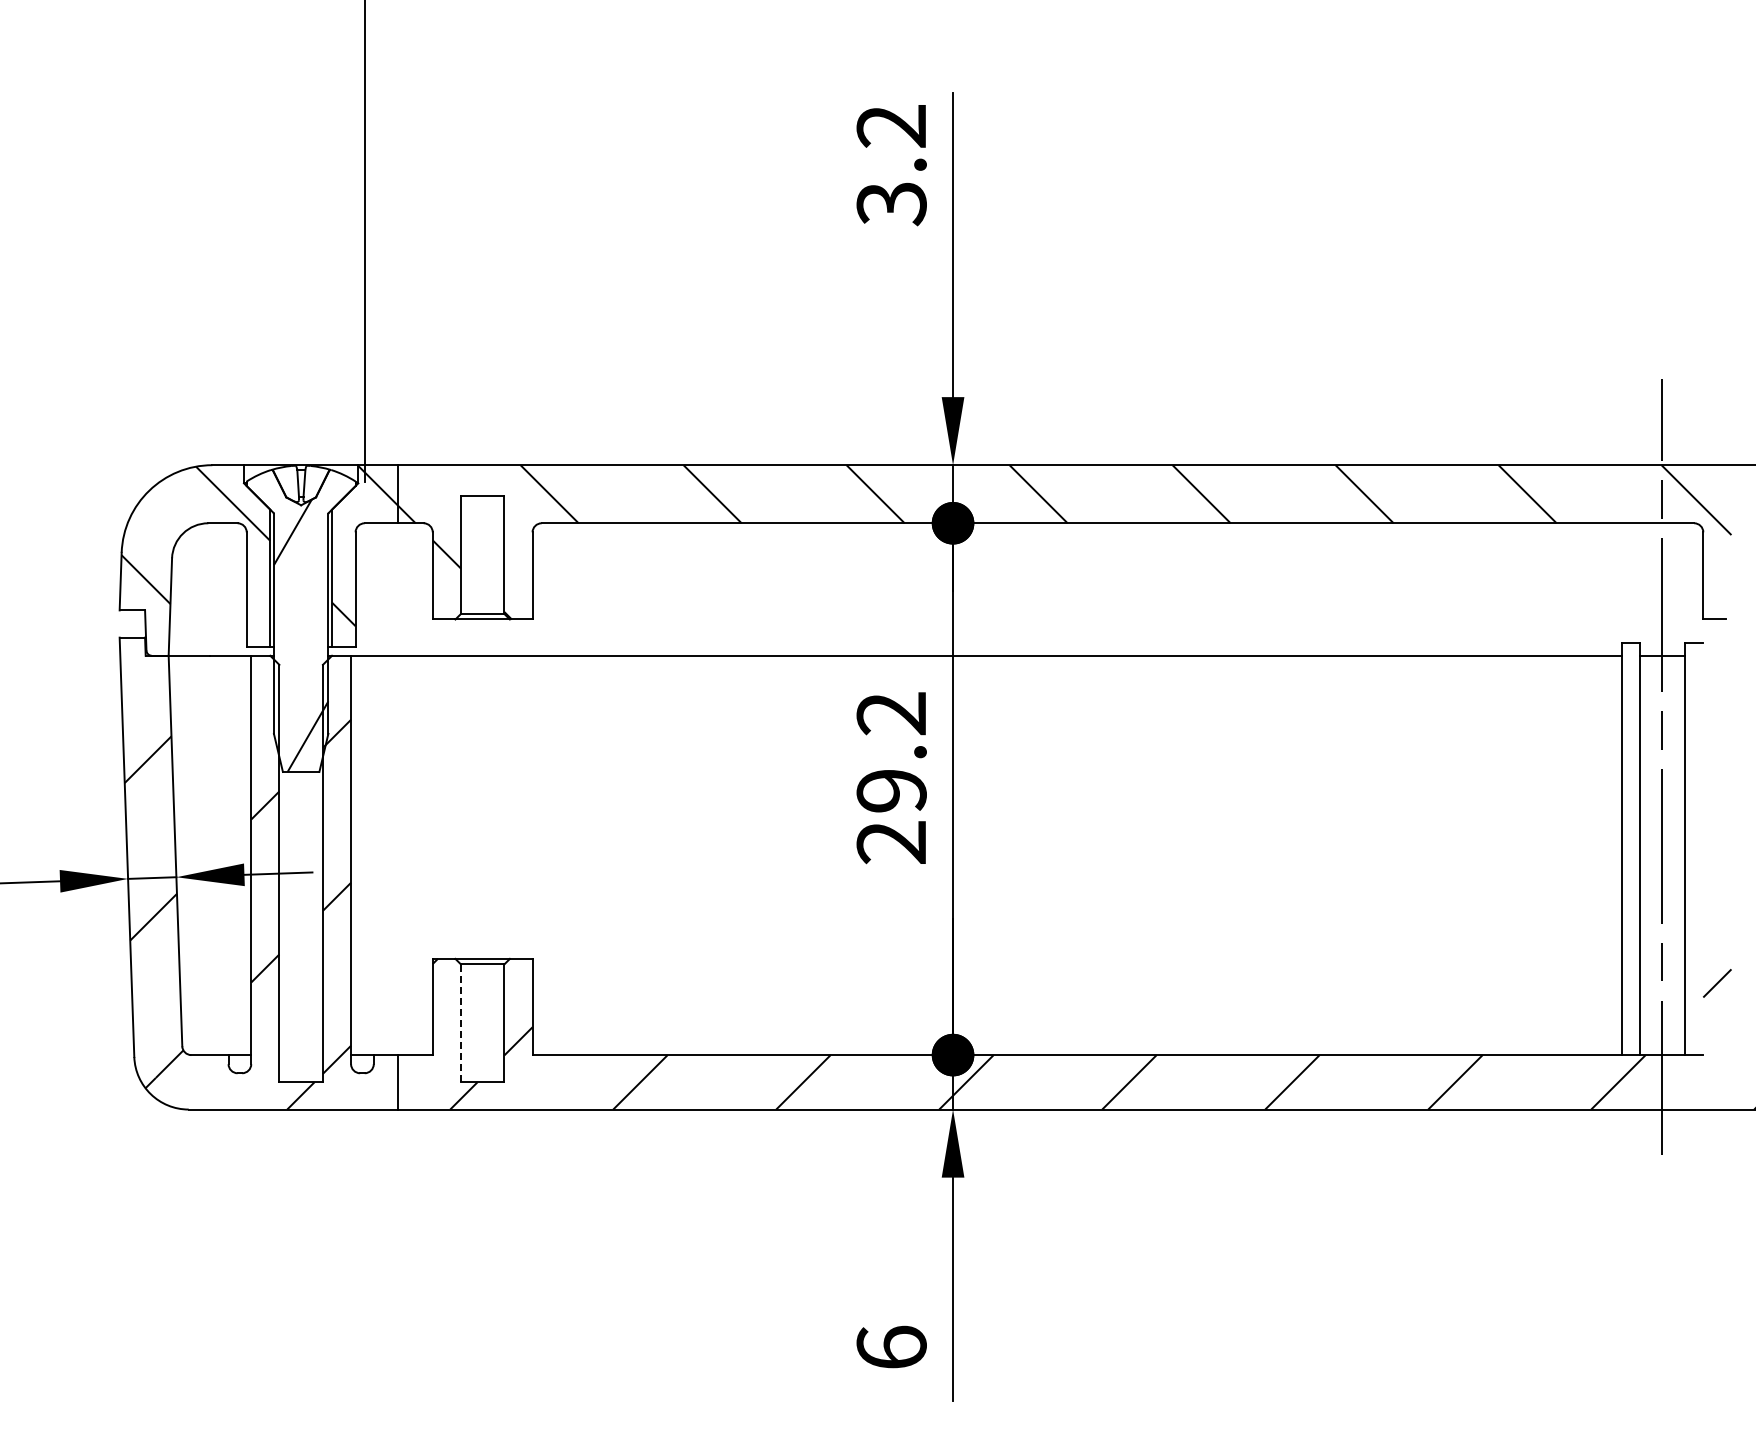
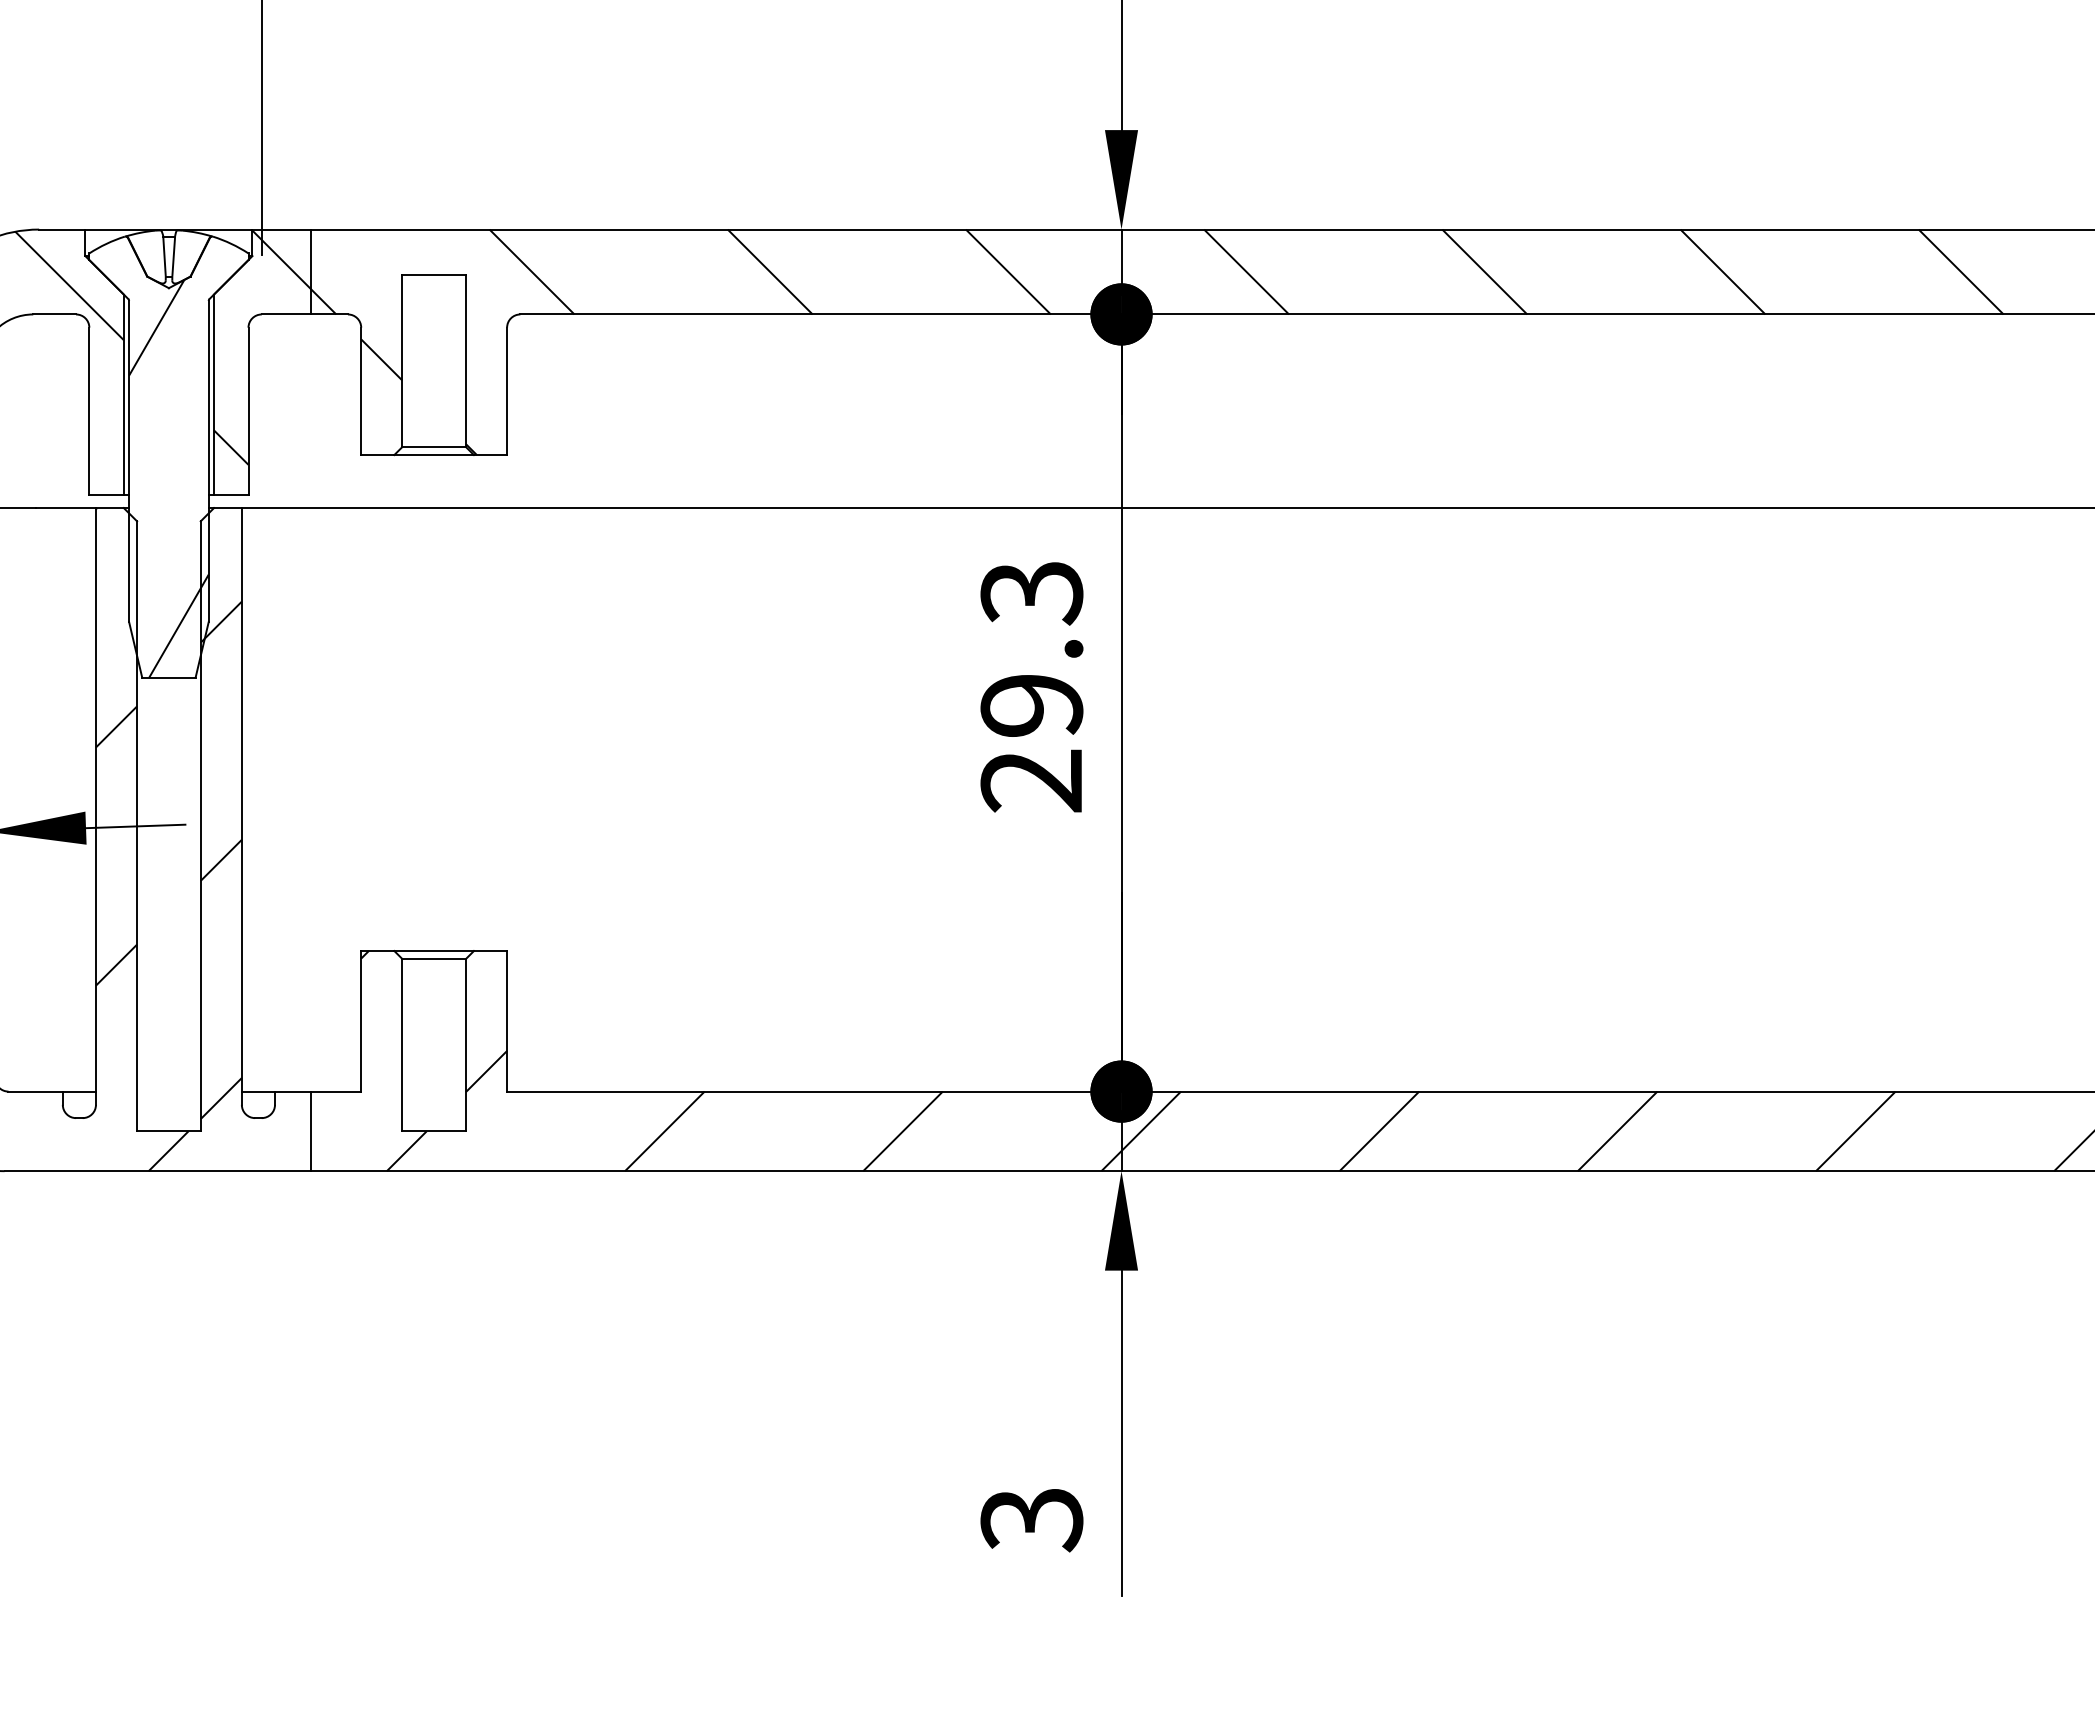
text: (891, 714) -> (1031, 593), 29.2 -> 29.3
line: (460, 1023) -> (401, 1045), dashed -> solid
text: (891, 1347) -> (1031, 1518), 6 -> 3

